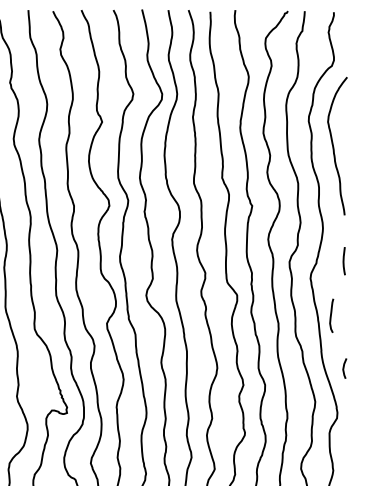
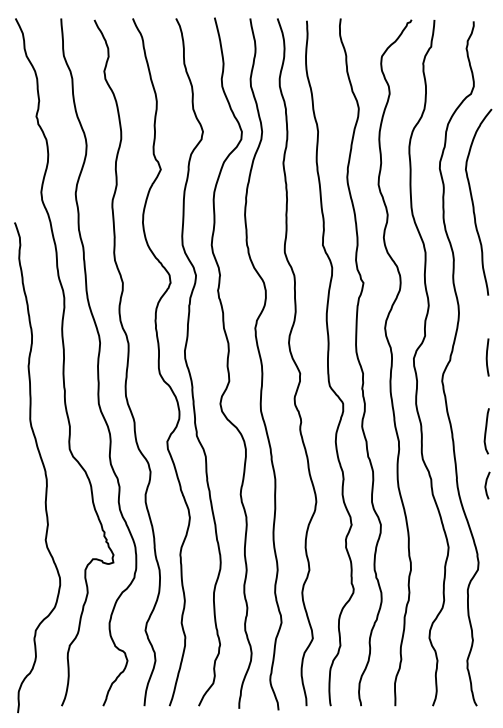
curve: (331, 315) -> (486, 431), moved
line: (344, 368) -> (486, 485), moved

